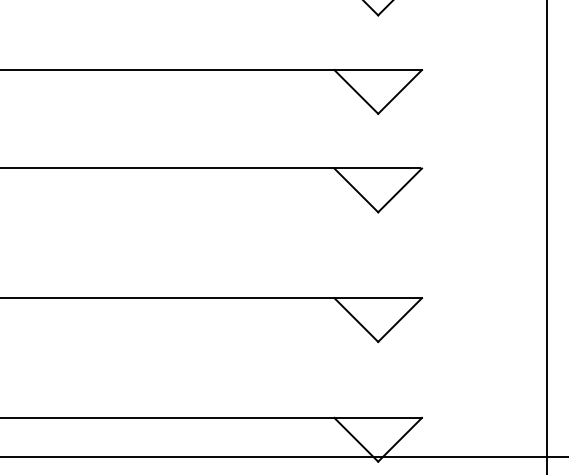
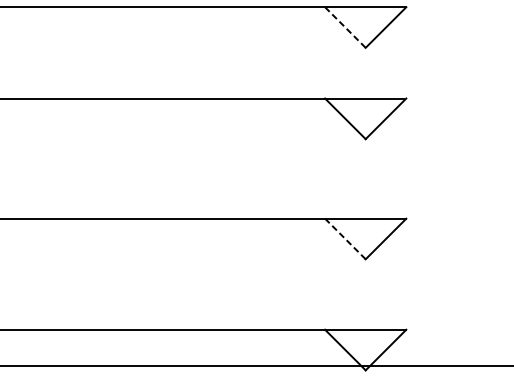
line: (356, 91) -> (345, 27), solid -> dashed
line: (356, 320) -> (345, 239), solid -> dashed

